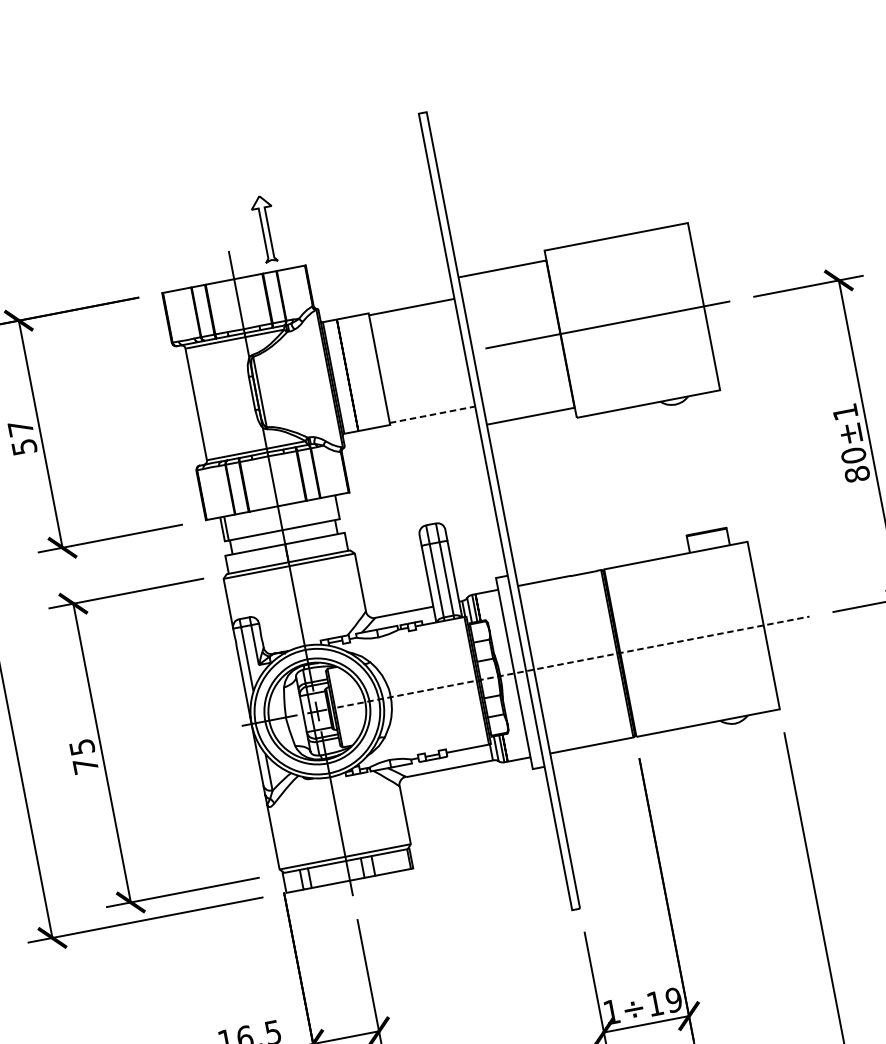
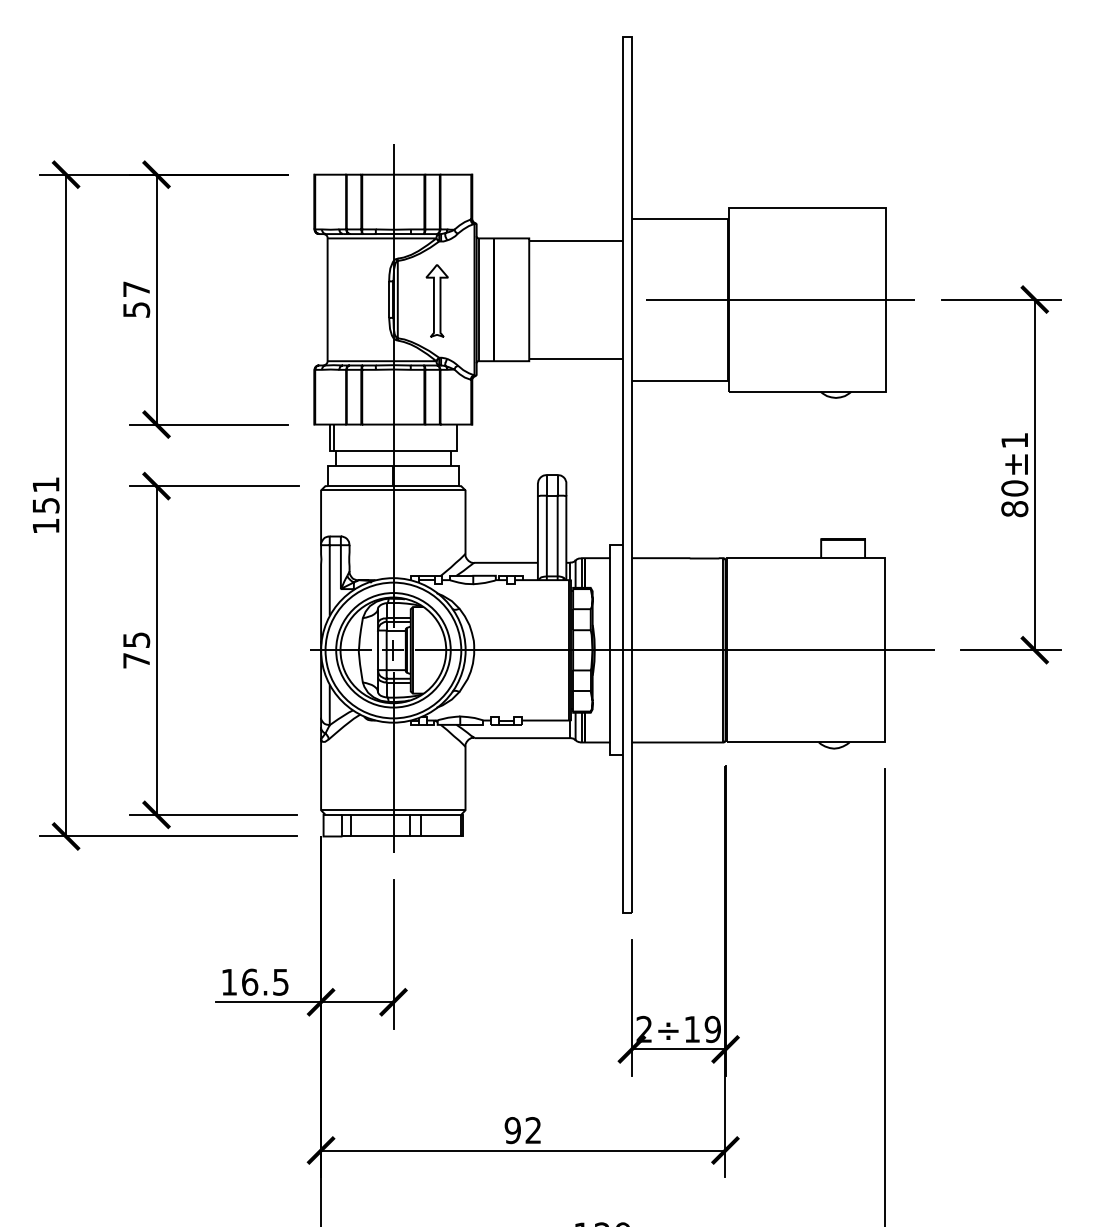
part: (265, 228) -> (436, 300), moved
line: (432, 415) -> (576, 359), dashed -> solid
line: (573, 662) -> (675, 650), dashed -> solid
text: (610, 1011) -> (643, 1028), 1÷19 -> 2÷19

